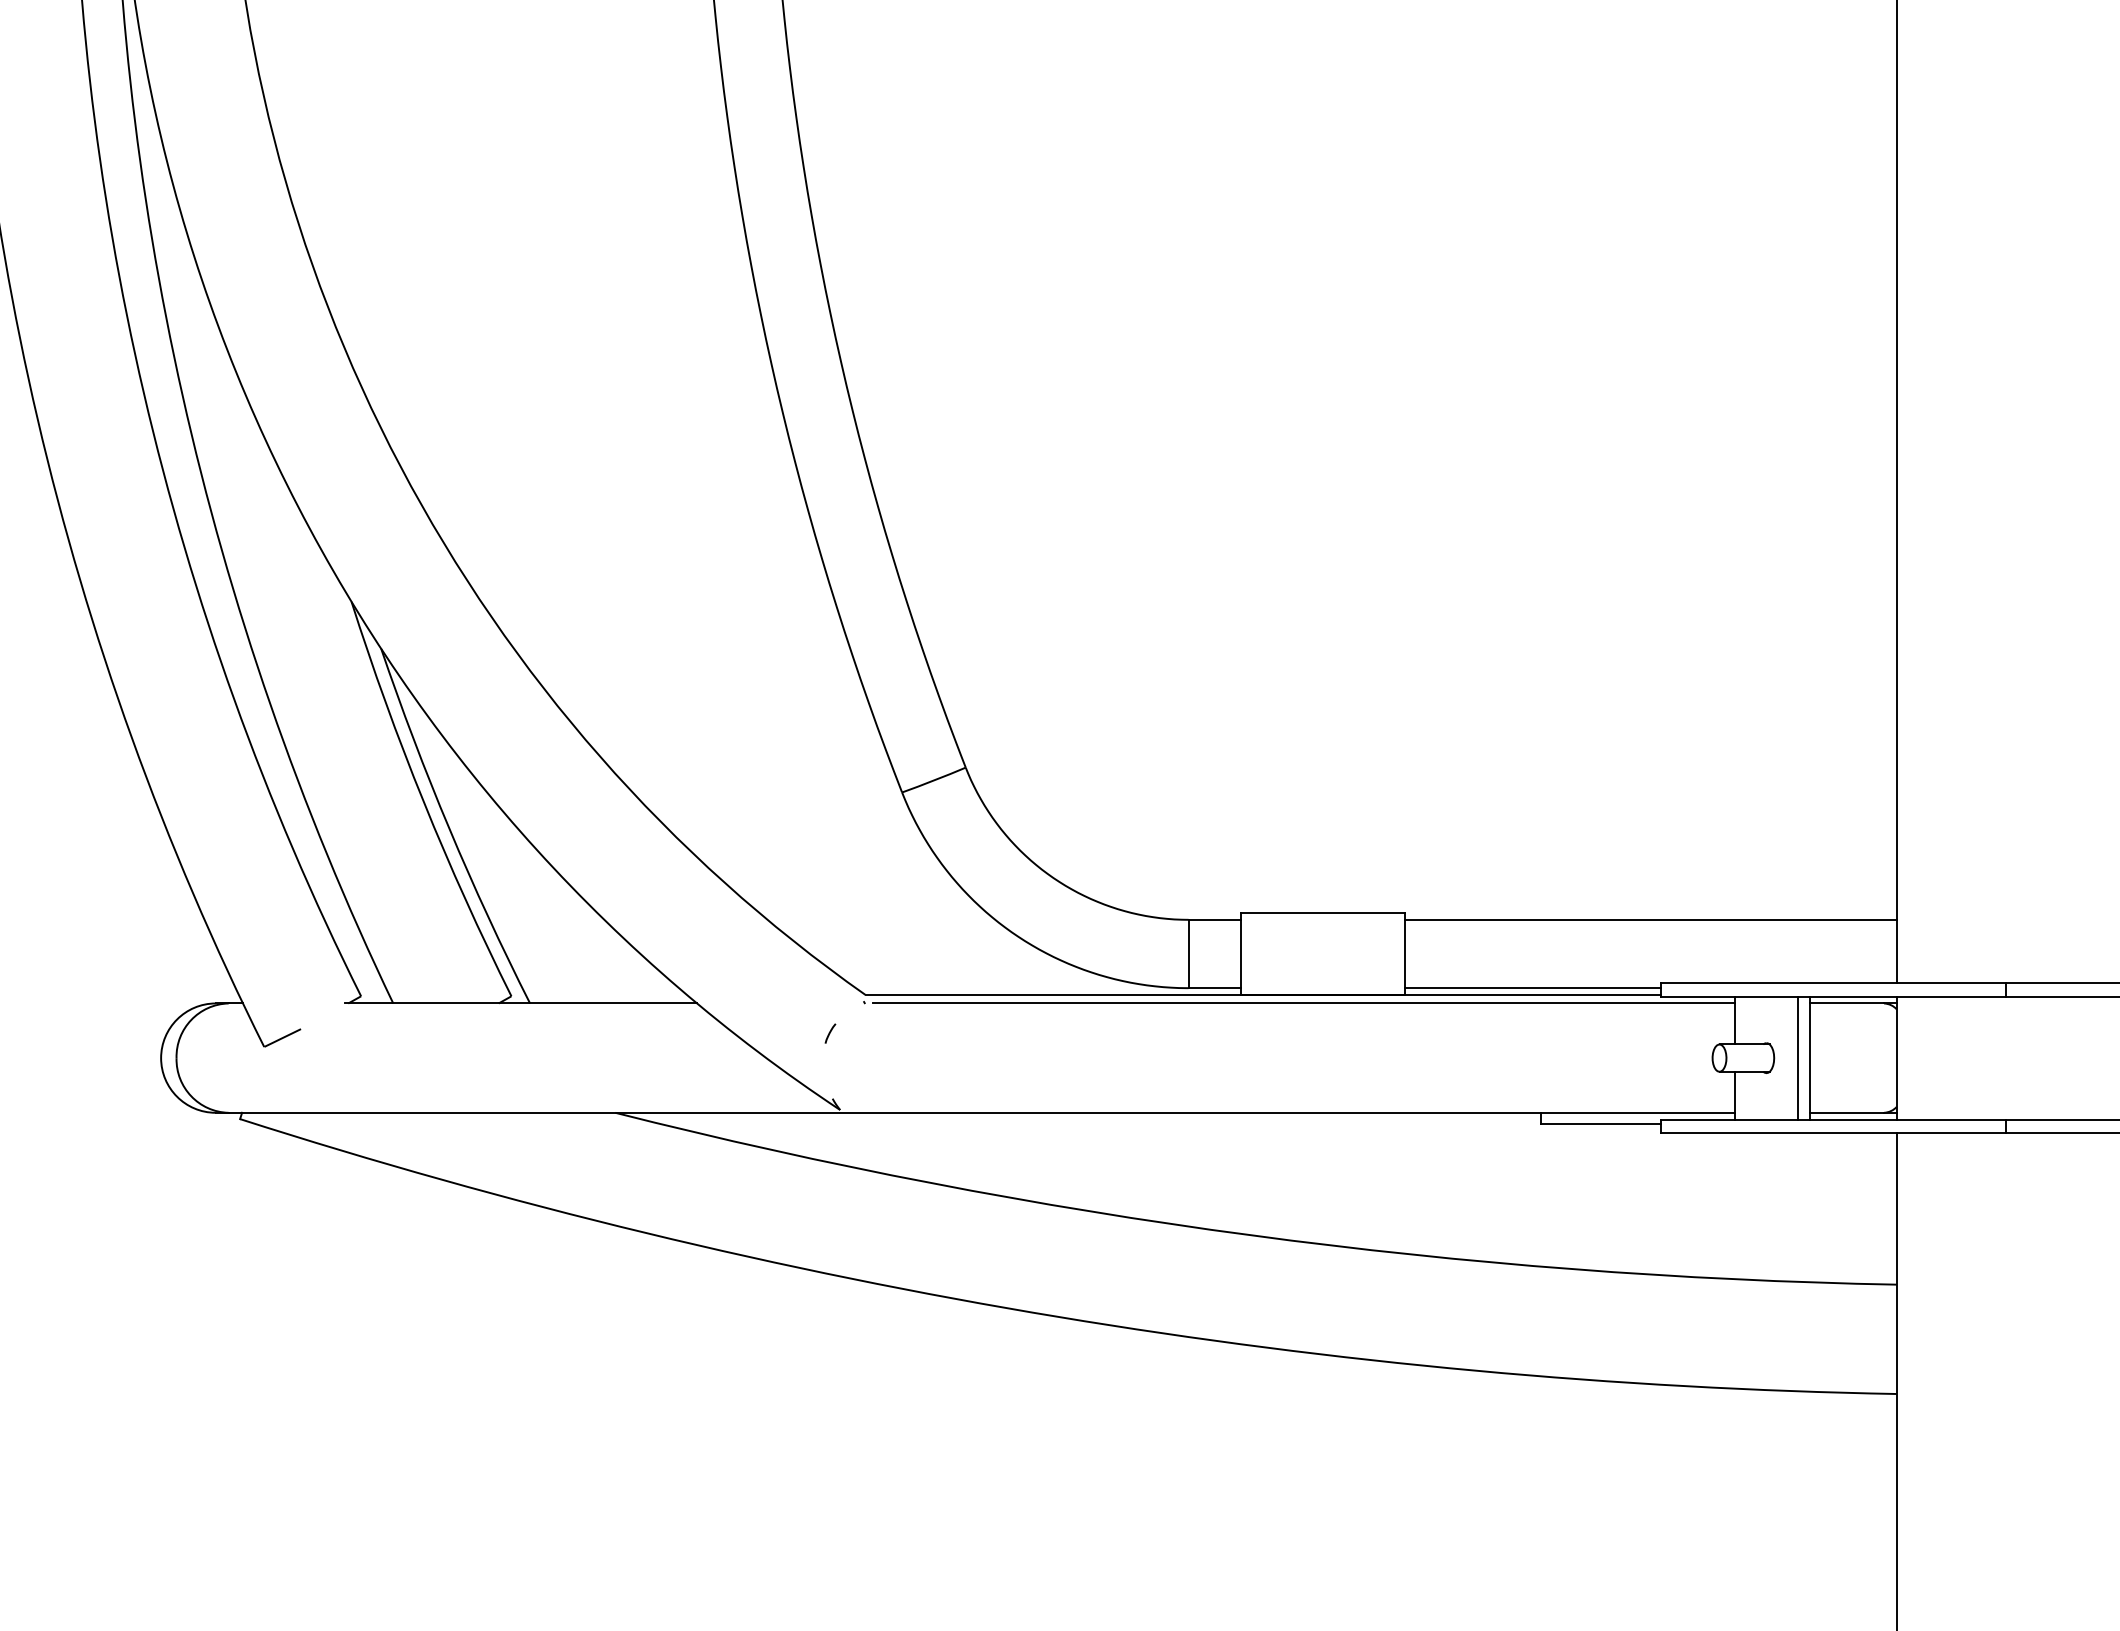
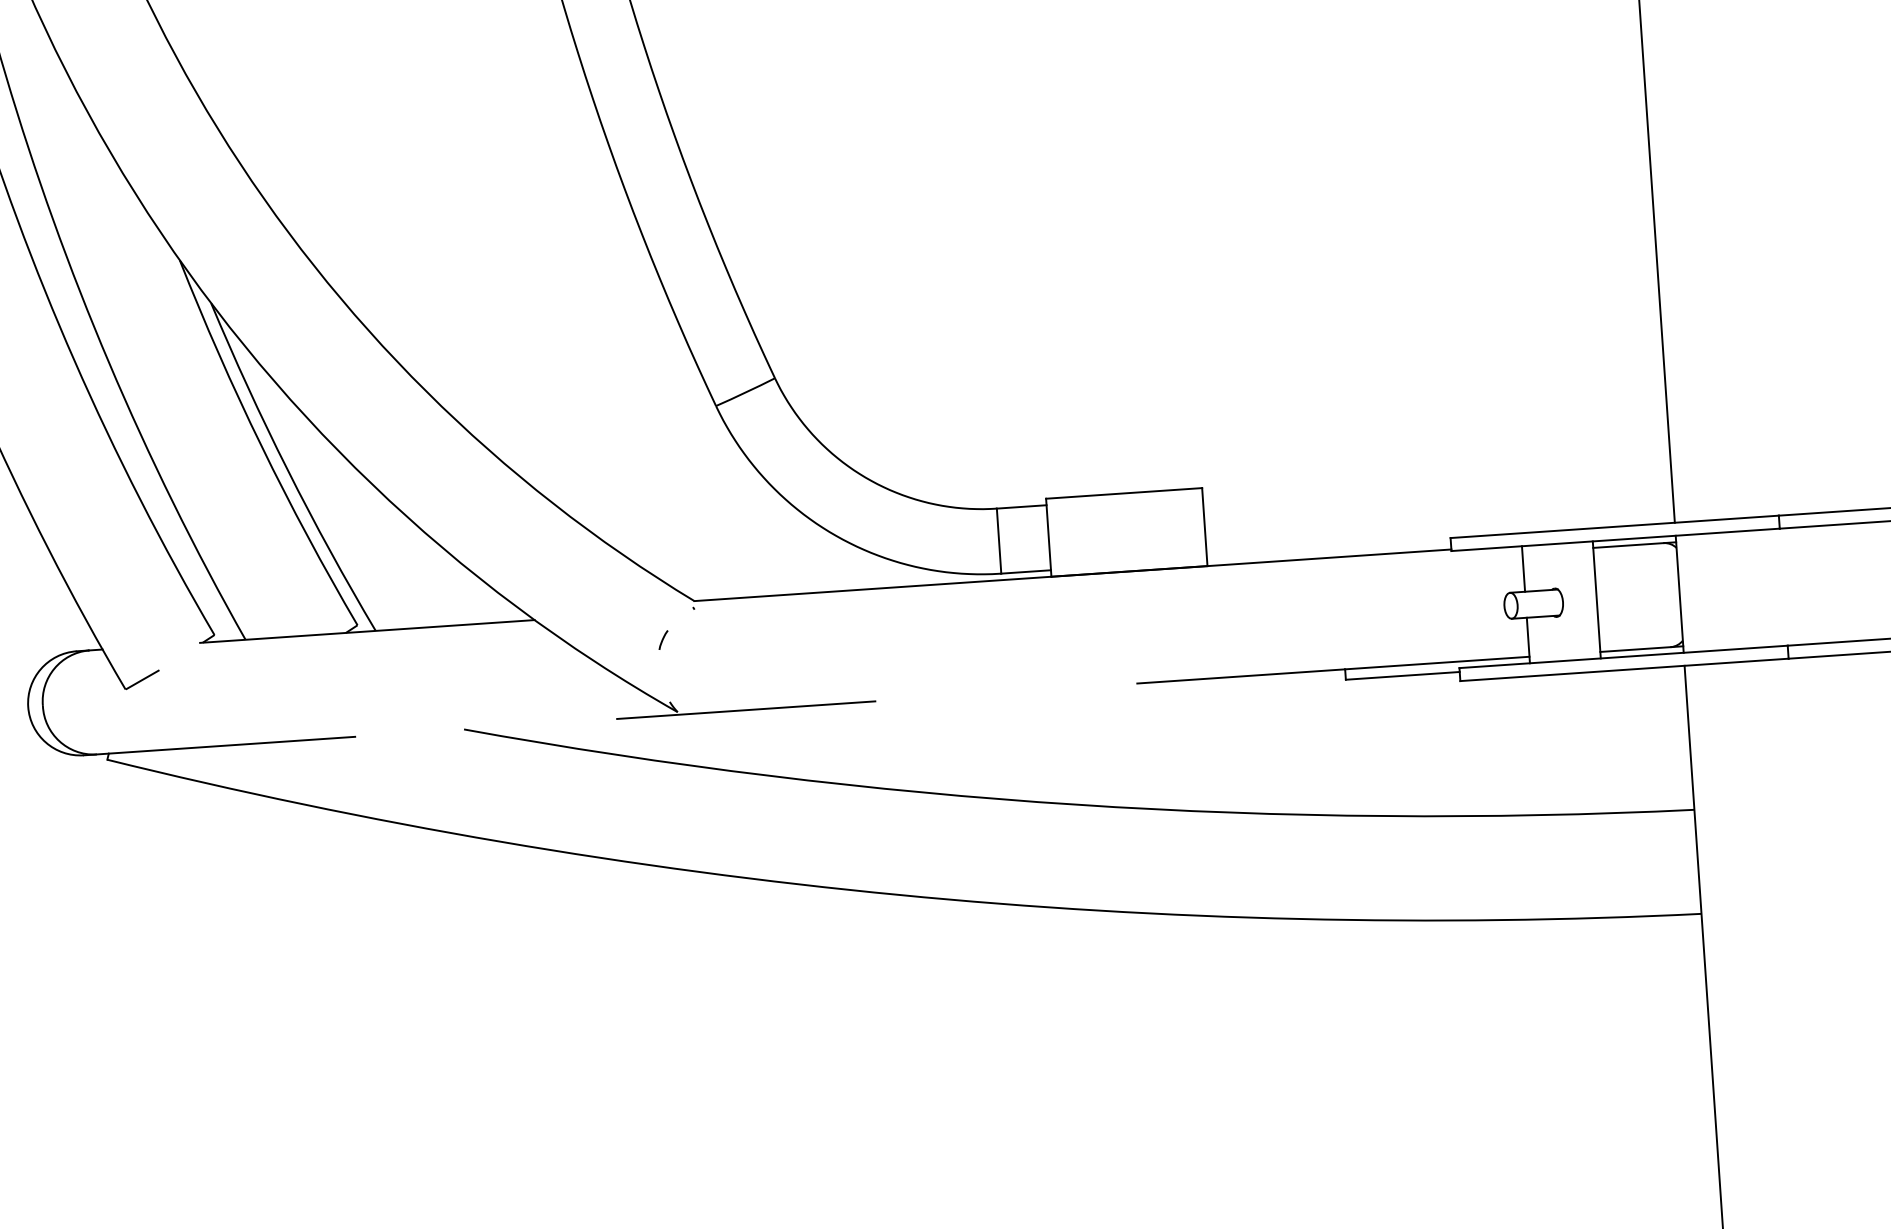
line: (1650, 919) -> (1436, 478), removed
line: (1532, 988) -> (1328, 551), removed
line: (1303, 1003) -> (1111, 580), removed
line: (1797, 1057) -> (1585, 600), removed
line: (885, 1112) -> (720, 711), solid -> dashed

